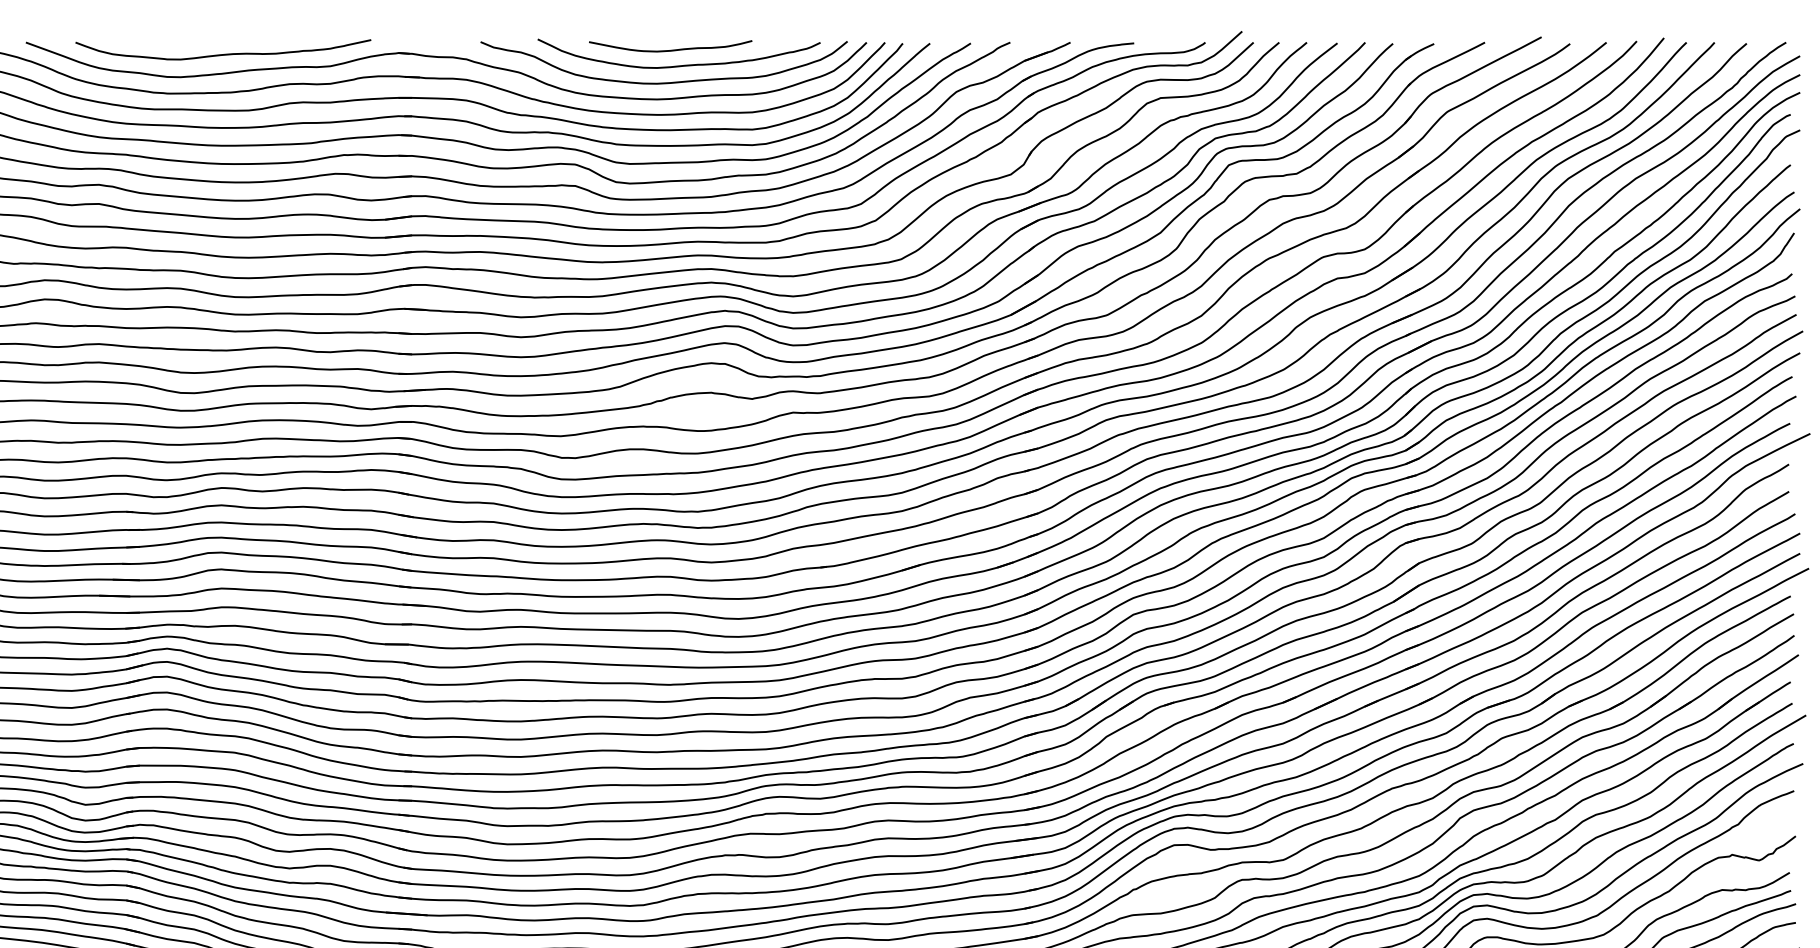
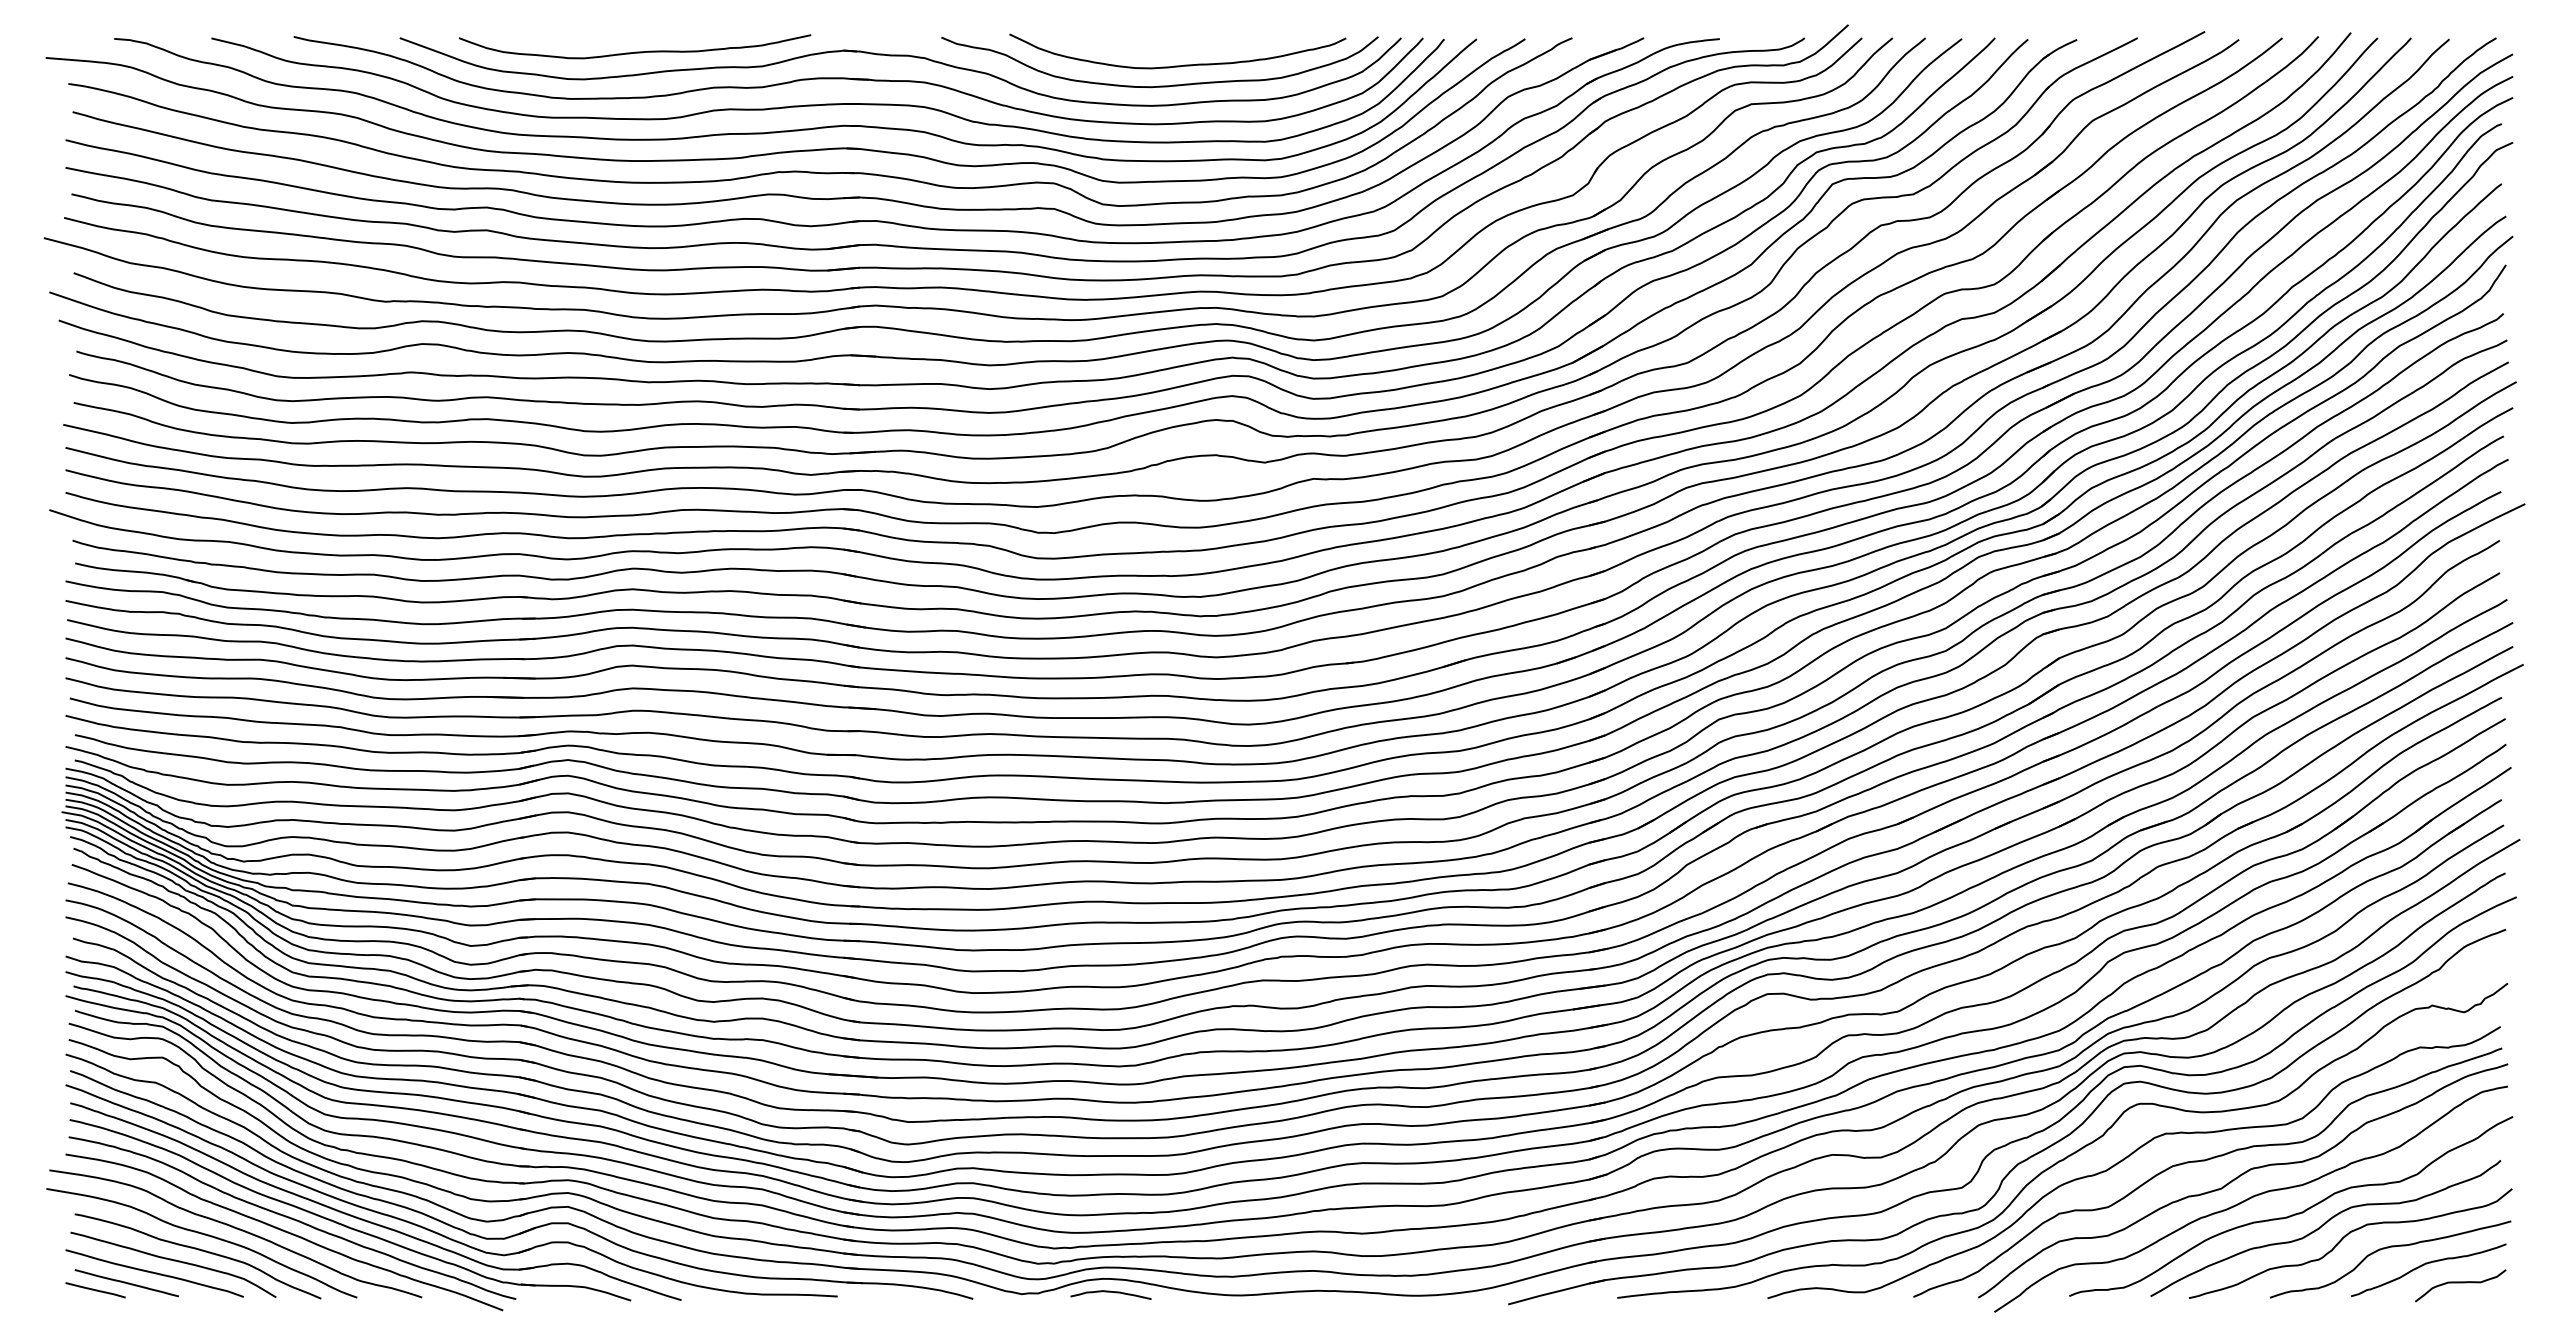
curve: (672, 49) -> (1169, 46), removed

